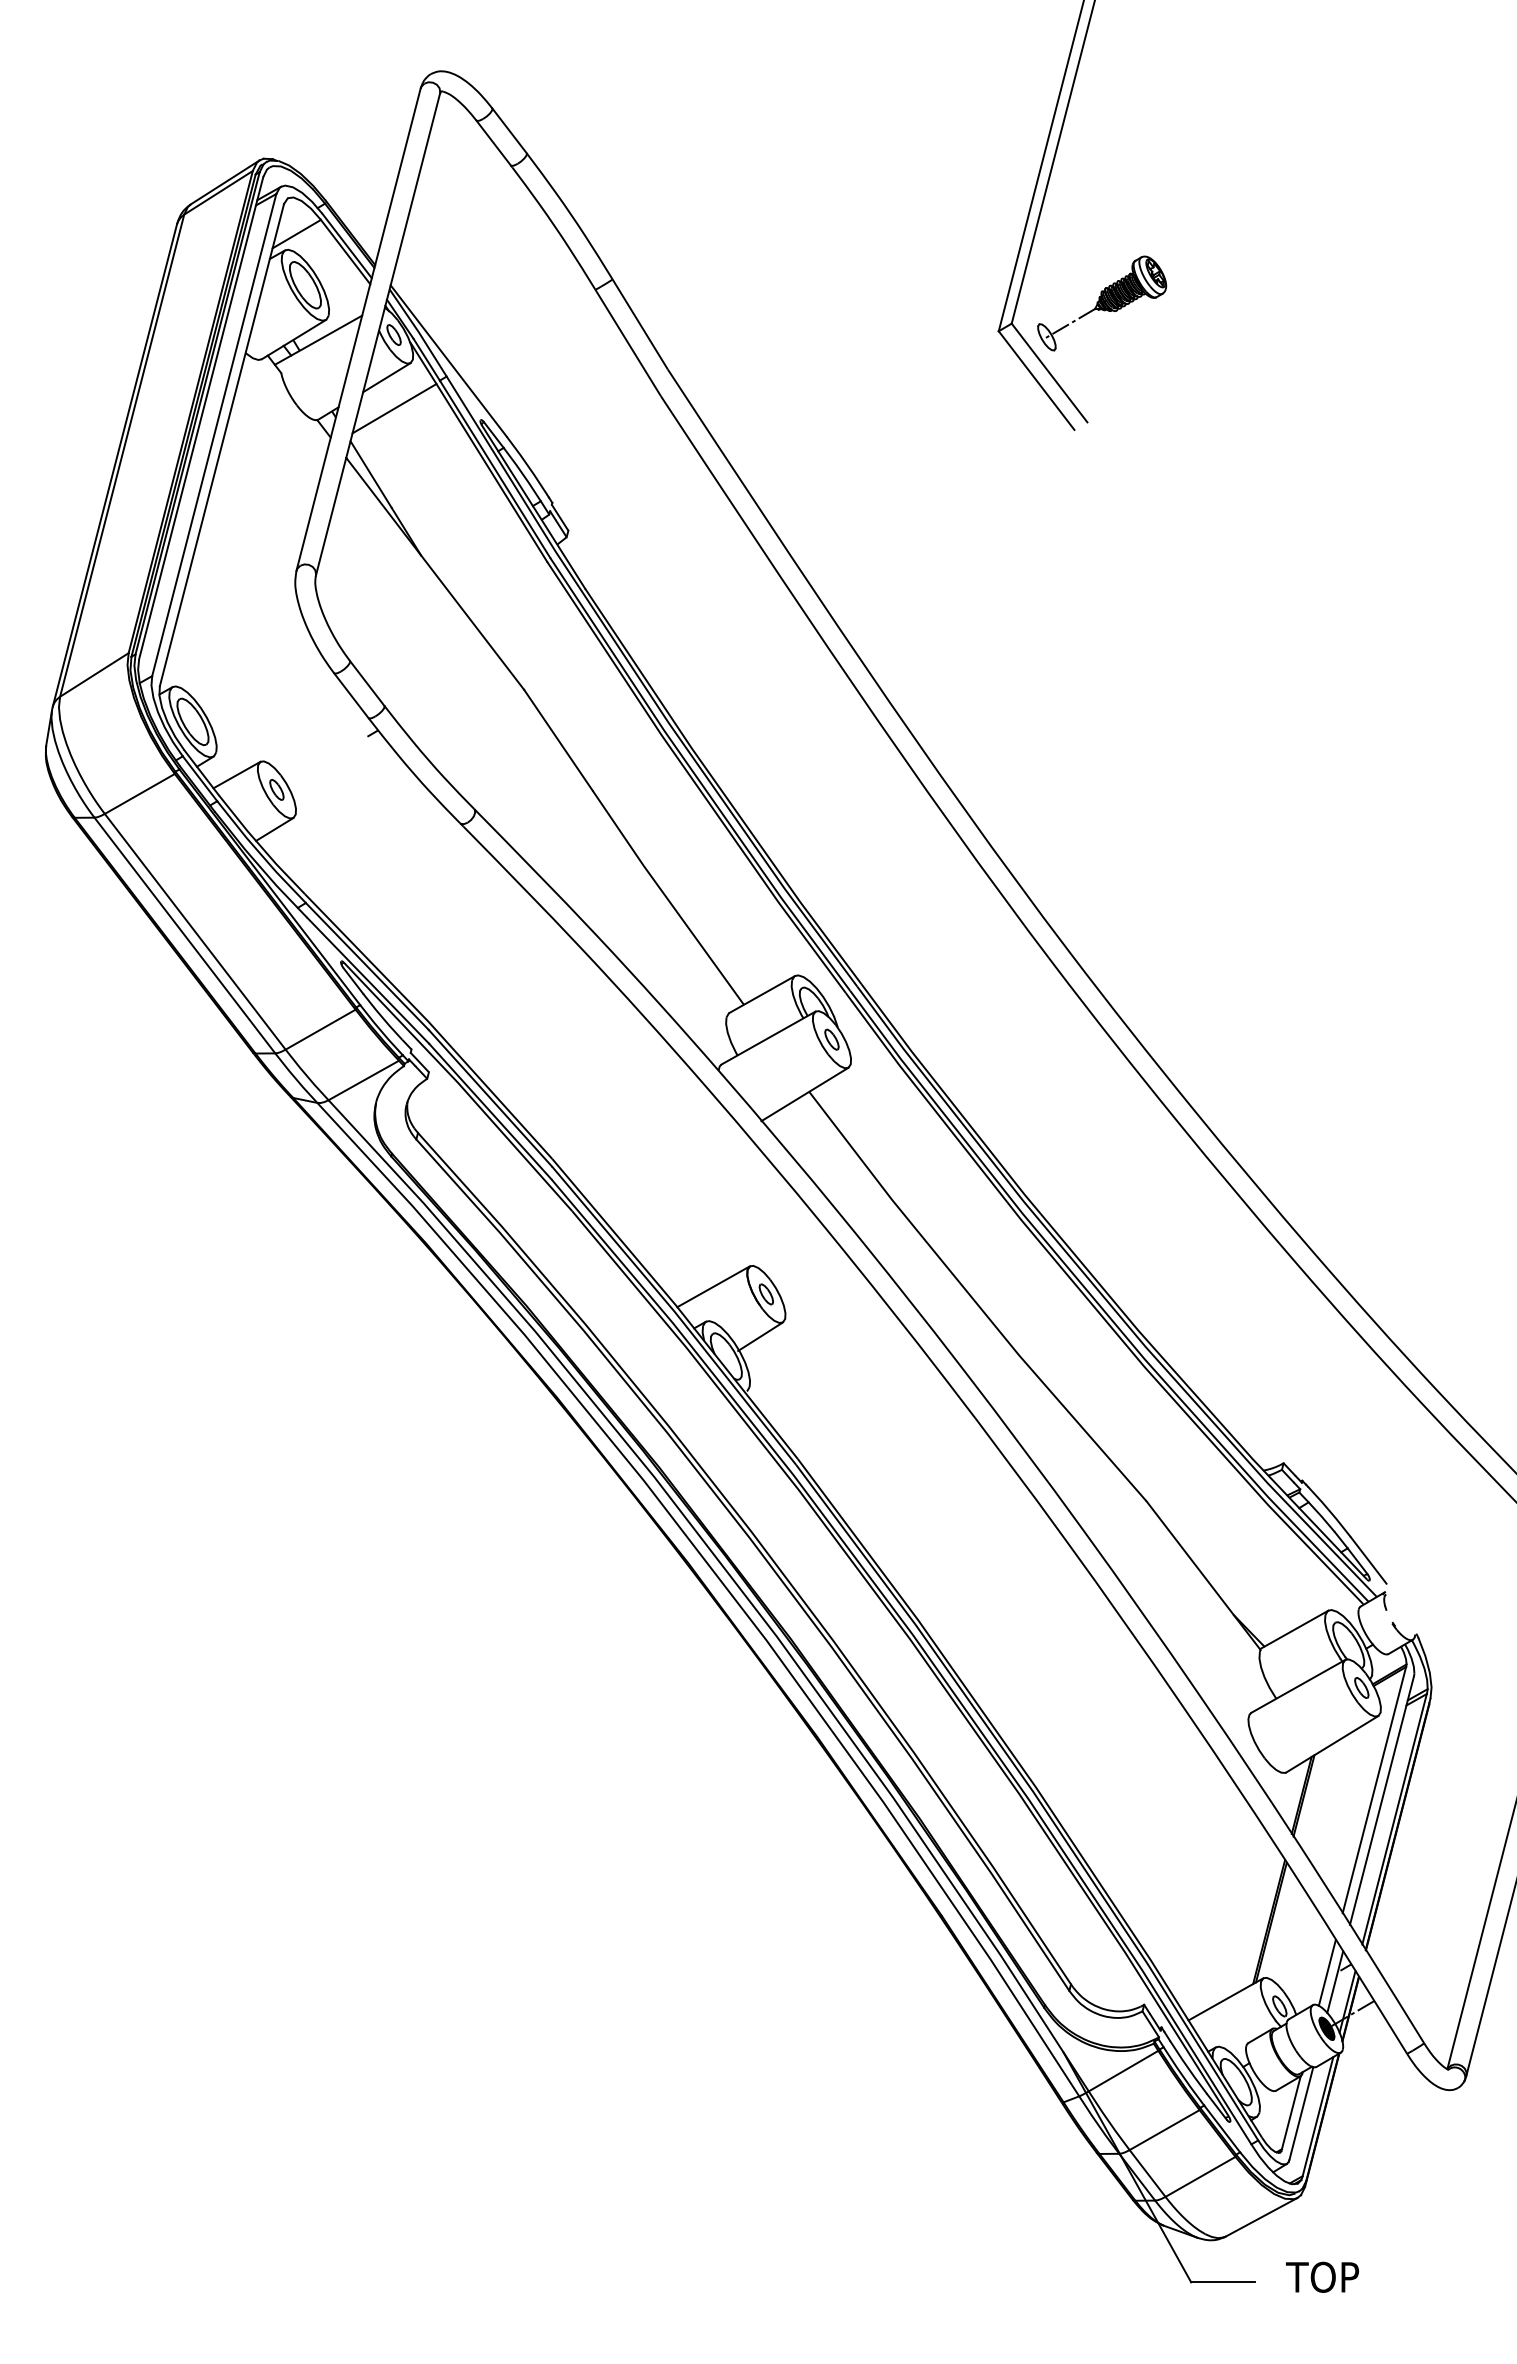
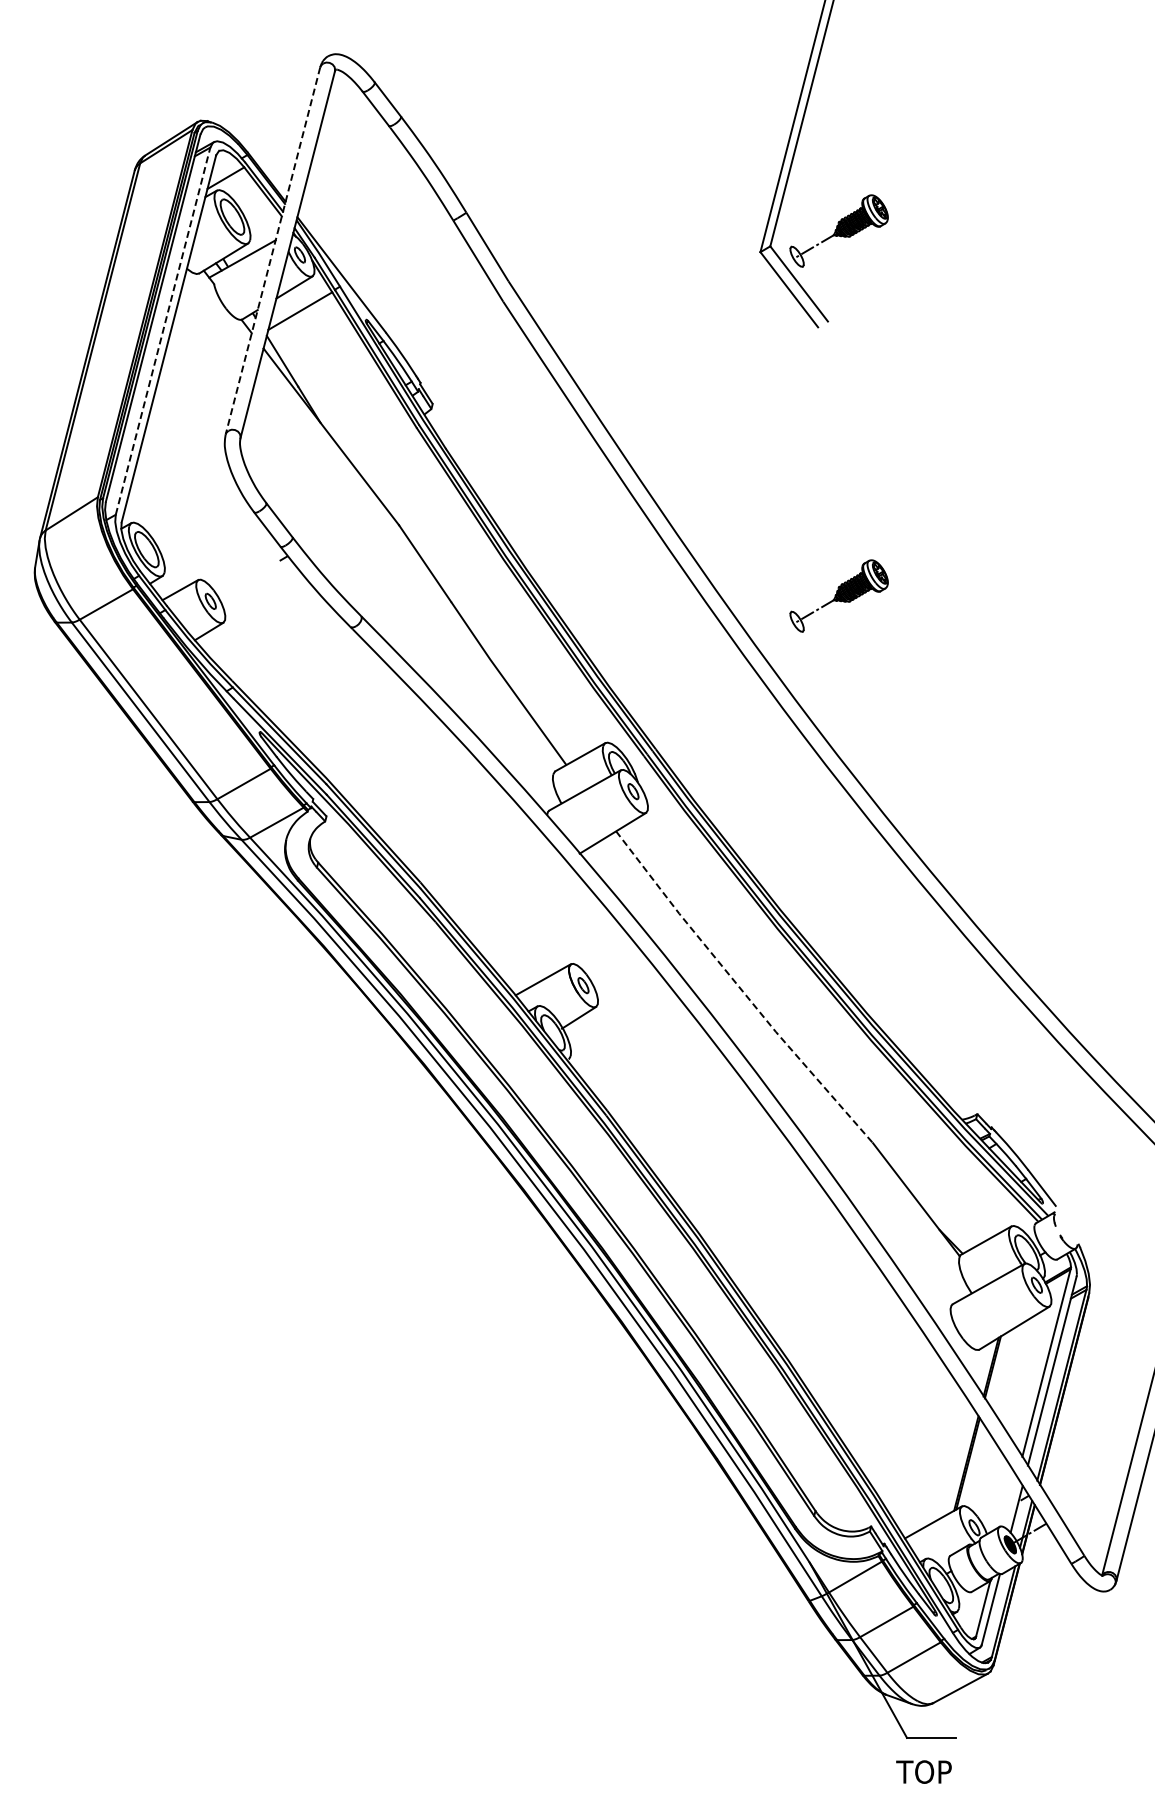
line: (357, 329) -> (272, 250), solid -> dashed
line: (214, 435) -> (163, 331), solid -> dashed
part: (1101, 782) -> (838, 595), added
line: (973, 1300) -> (741, 990), solid -> dashed
line: (1327, 1973) -> (1010, 1502), removed
text: (1321, 2276) -> (923, 1771), moved

